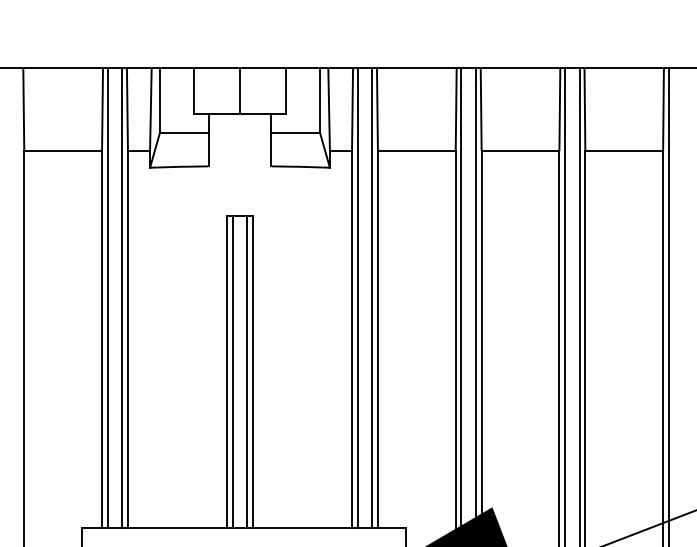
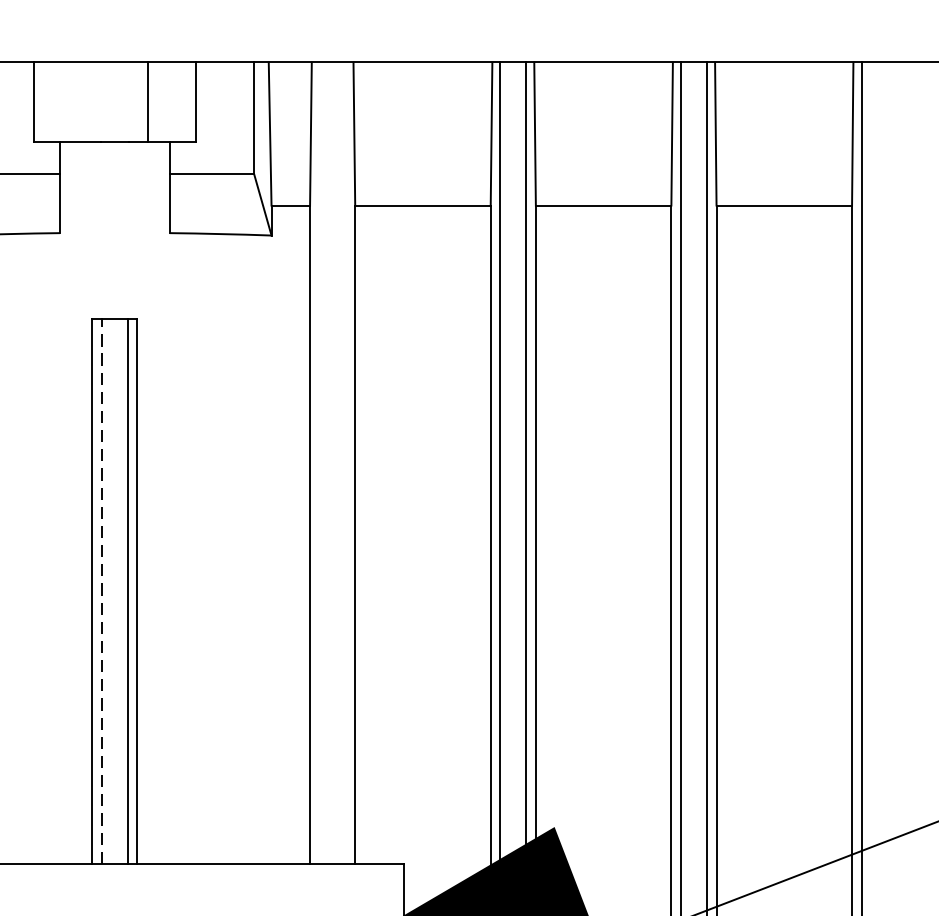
line: (240, 90) -> (148, 100), moved
line: (357, 297) -> (319, 461), removed
line: (372, 297) -> (345, 461), removed
line: (232, 371) -> (101, 590), solid -> dashed

